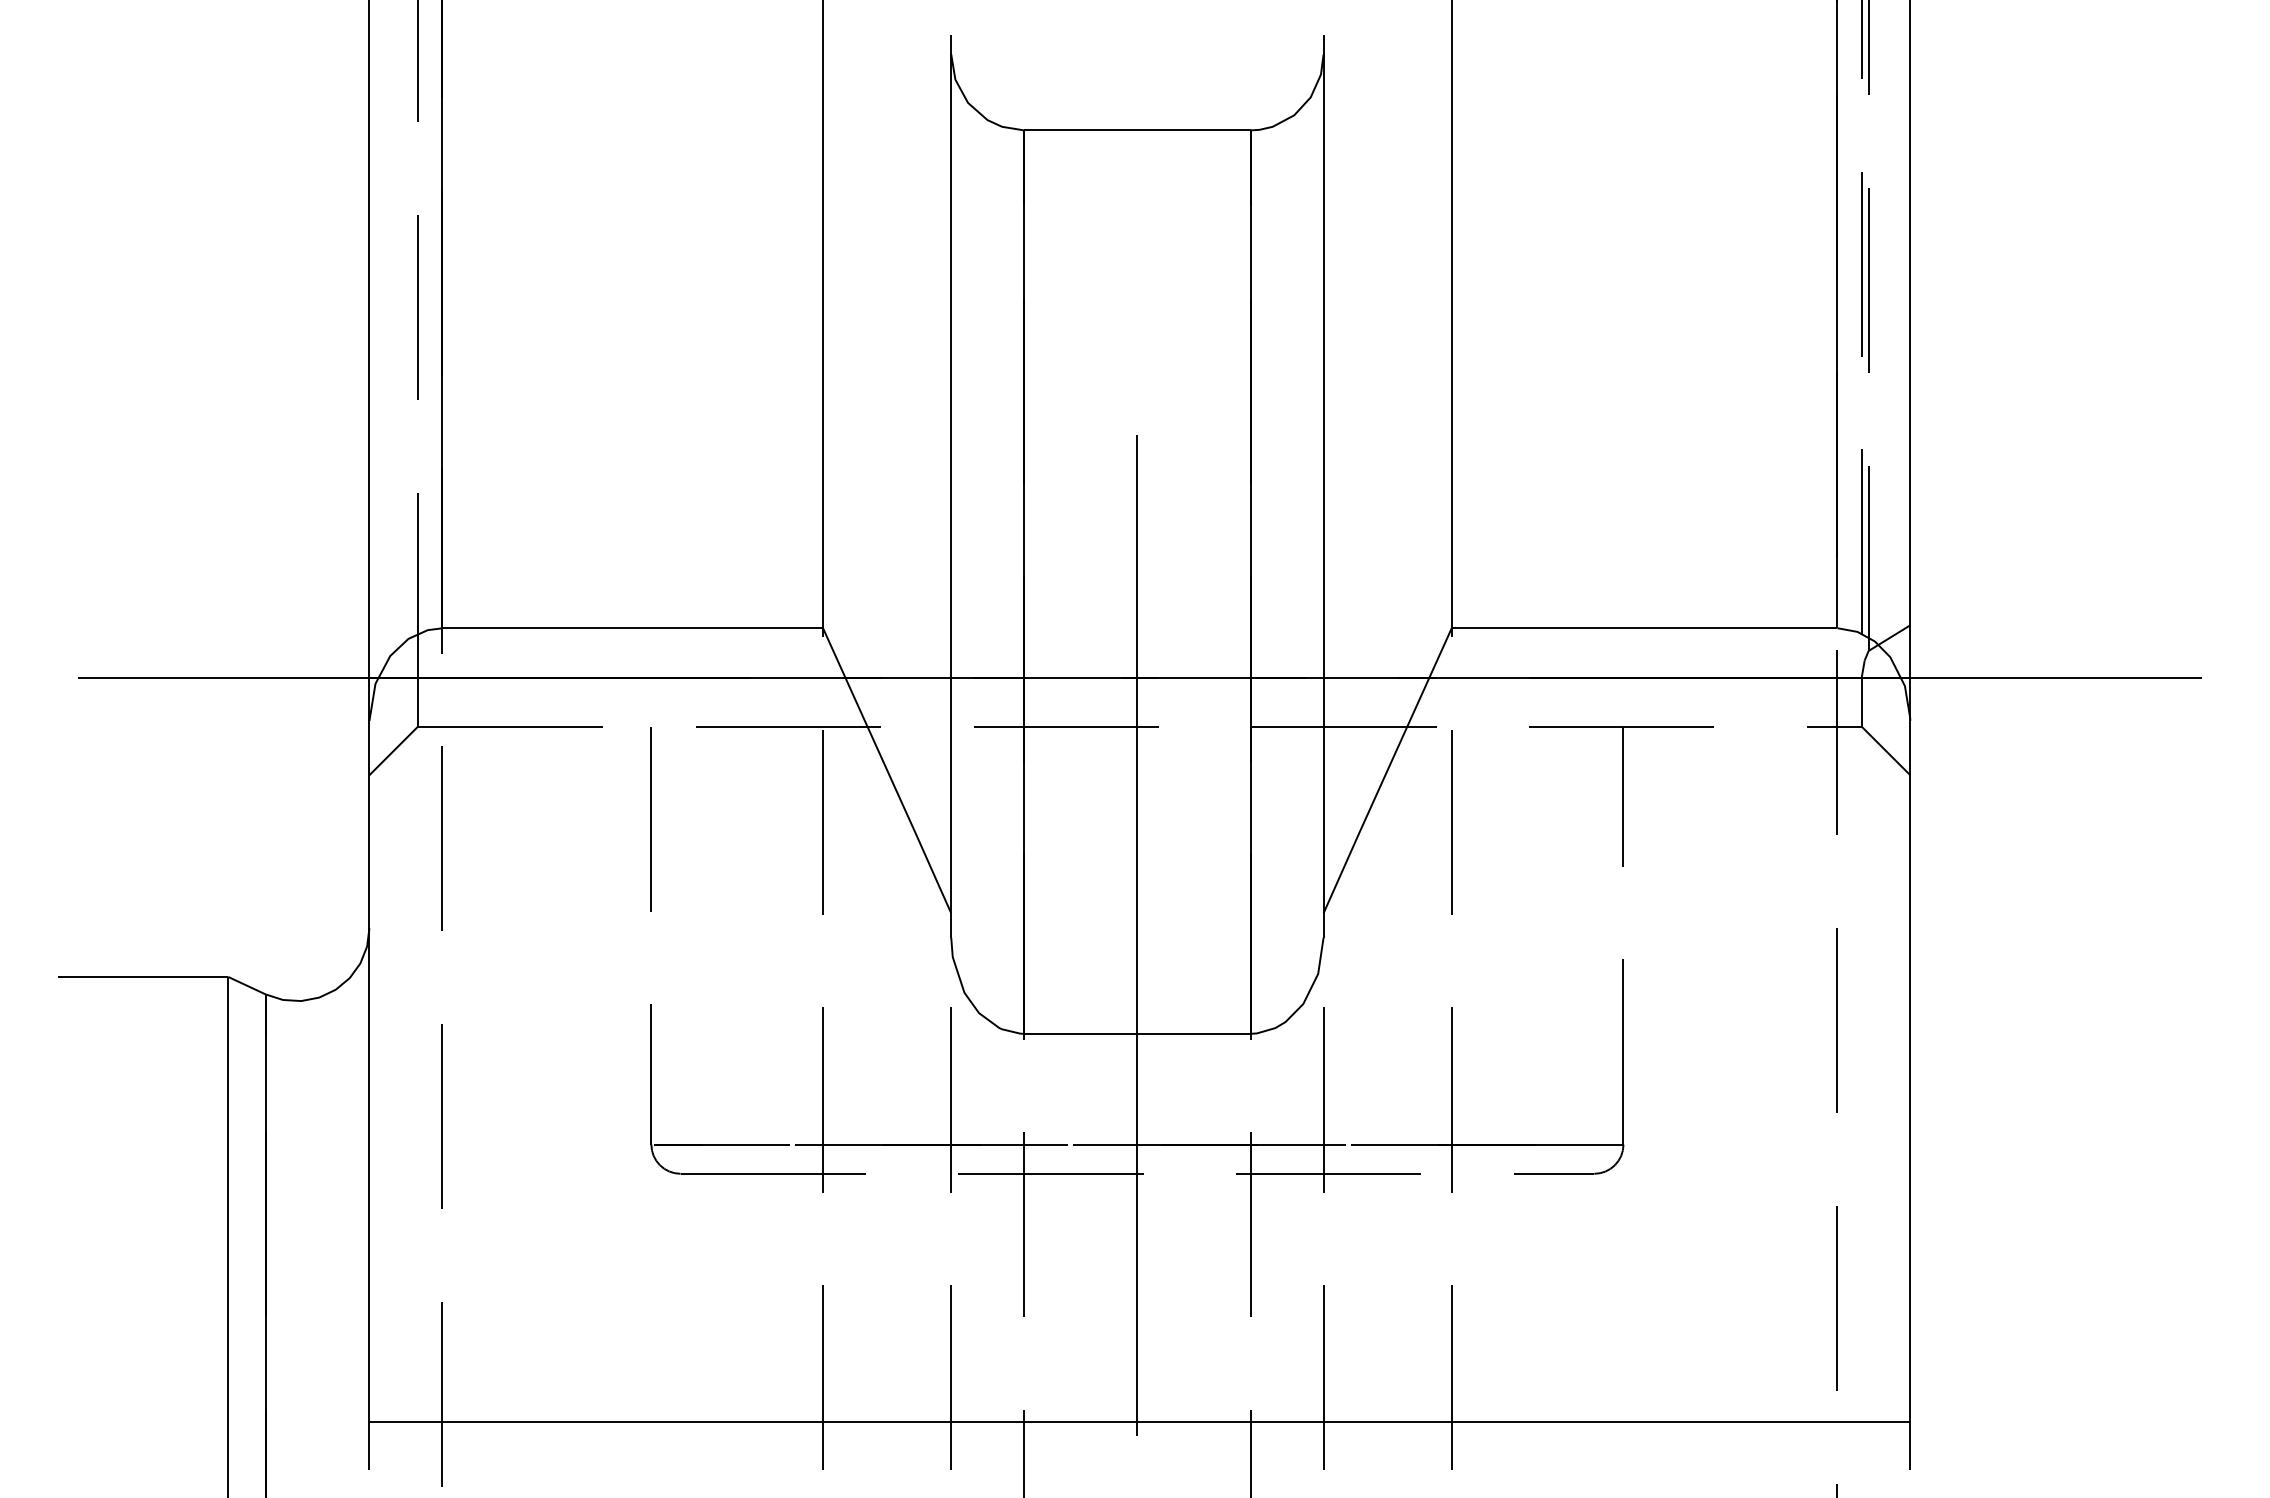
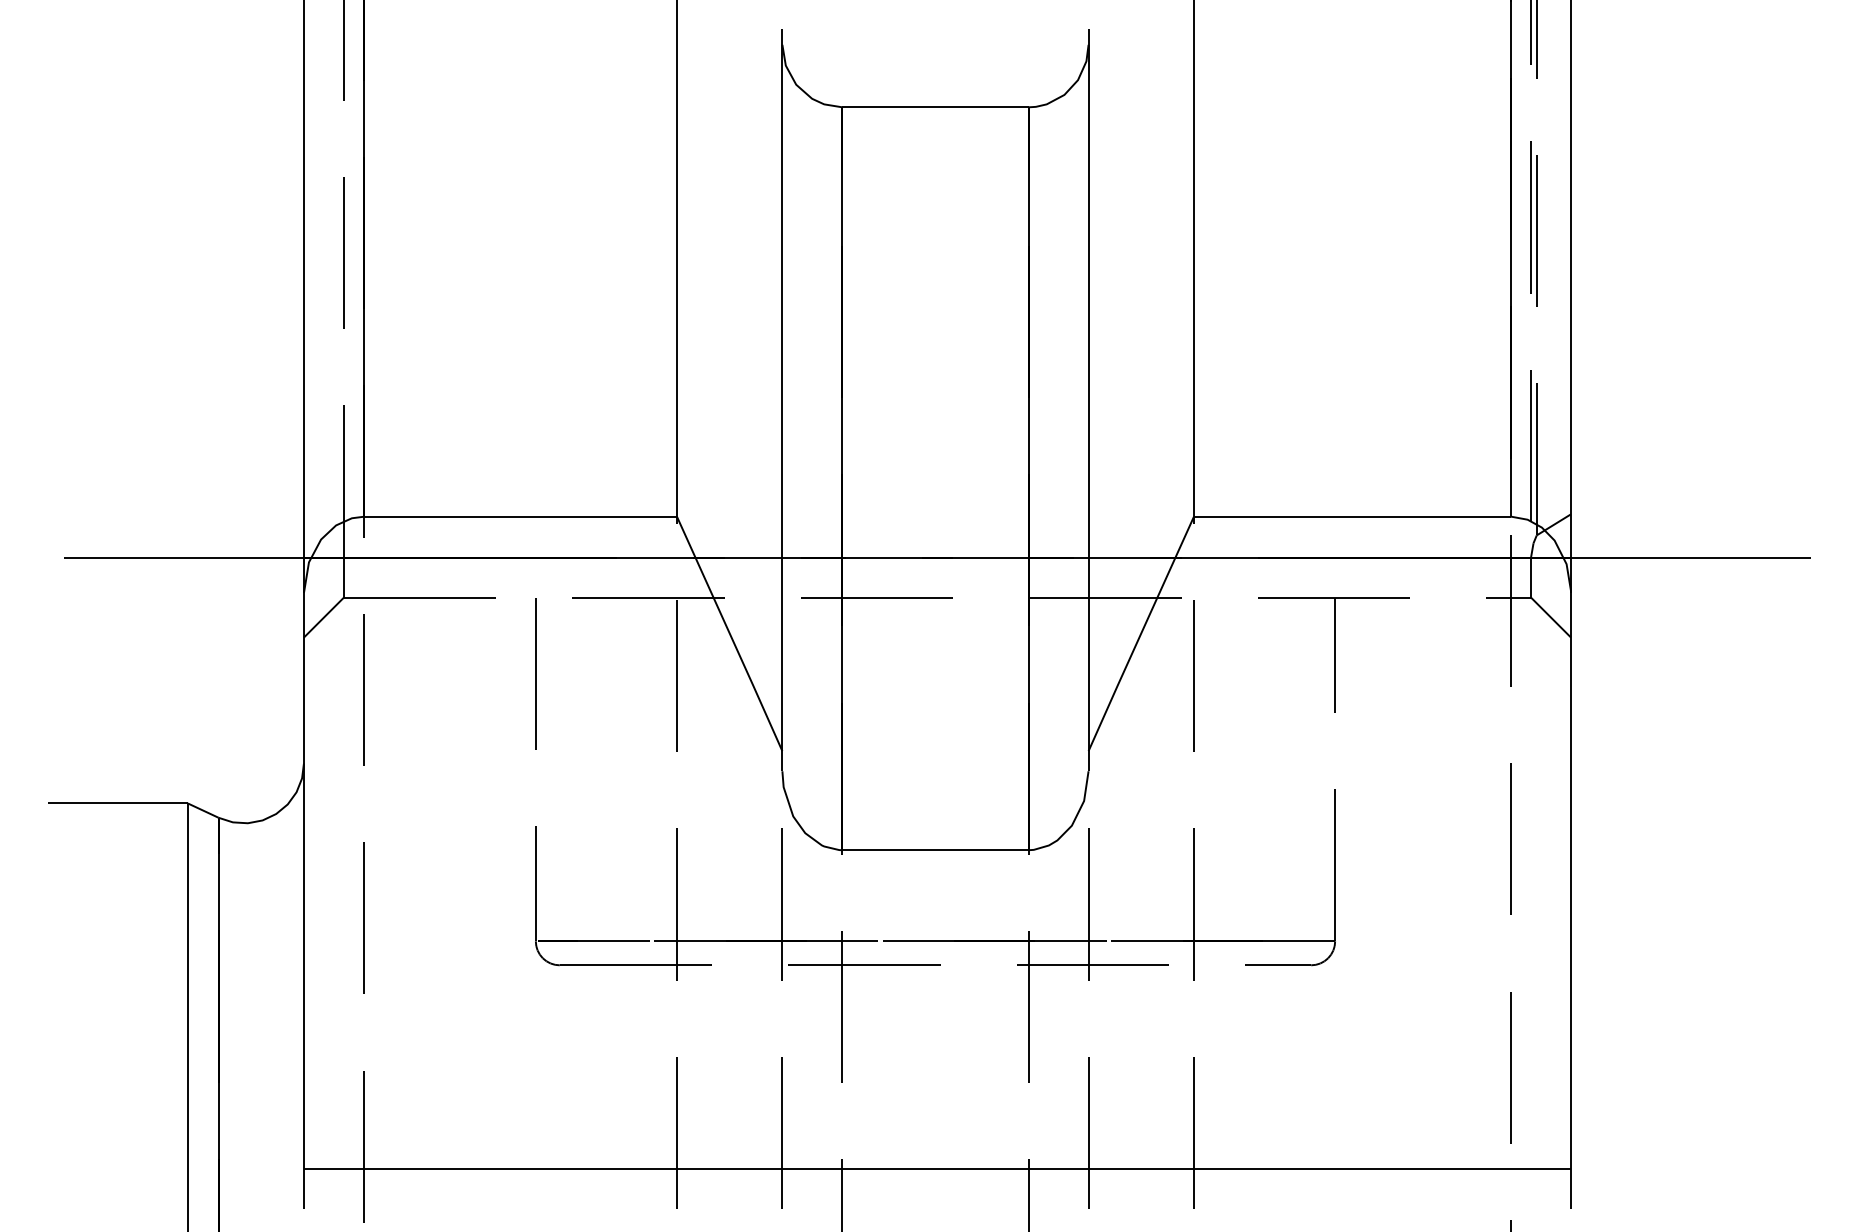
line: (1137, 935) -> (935, 769), removed

